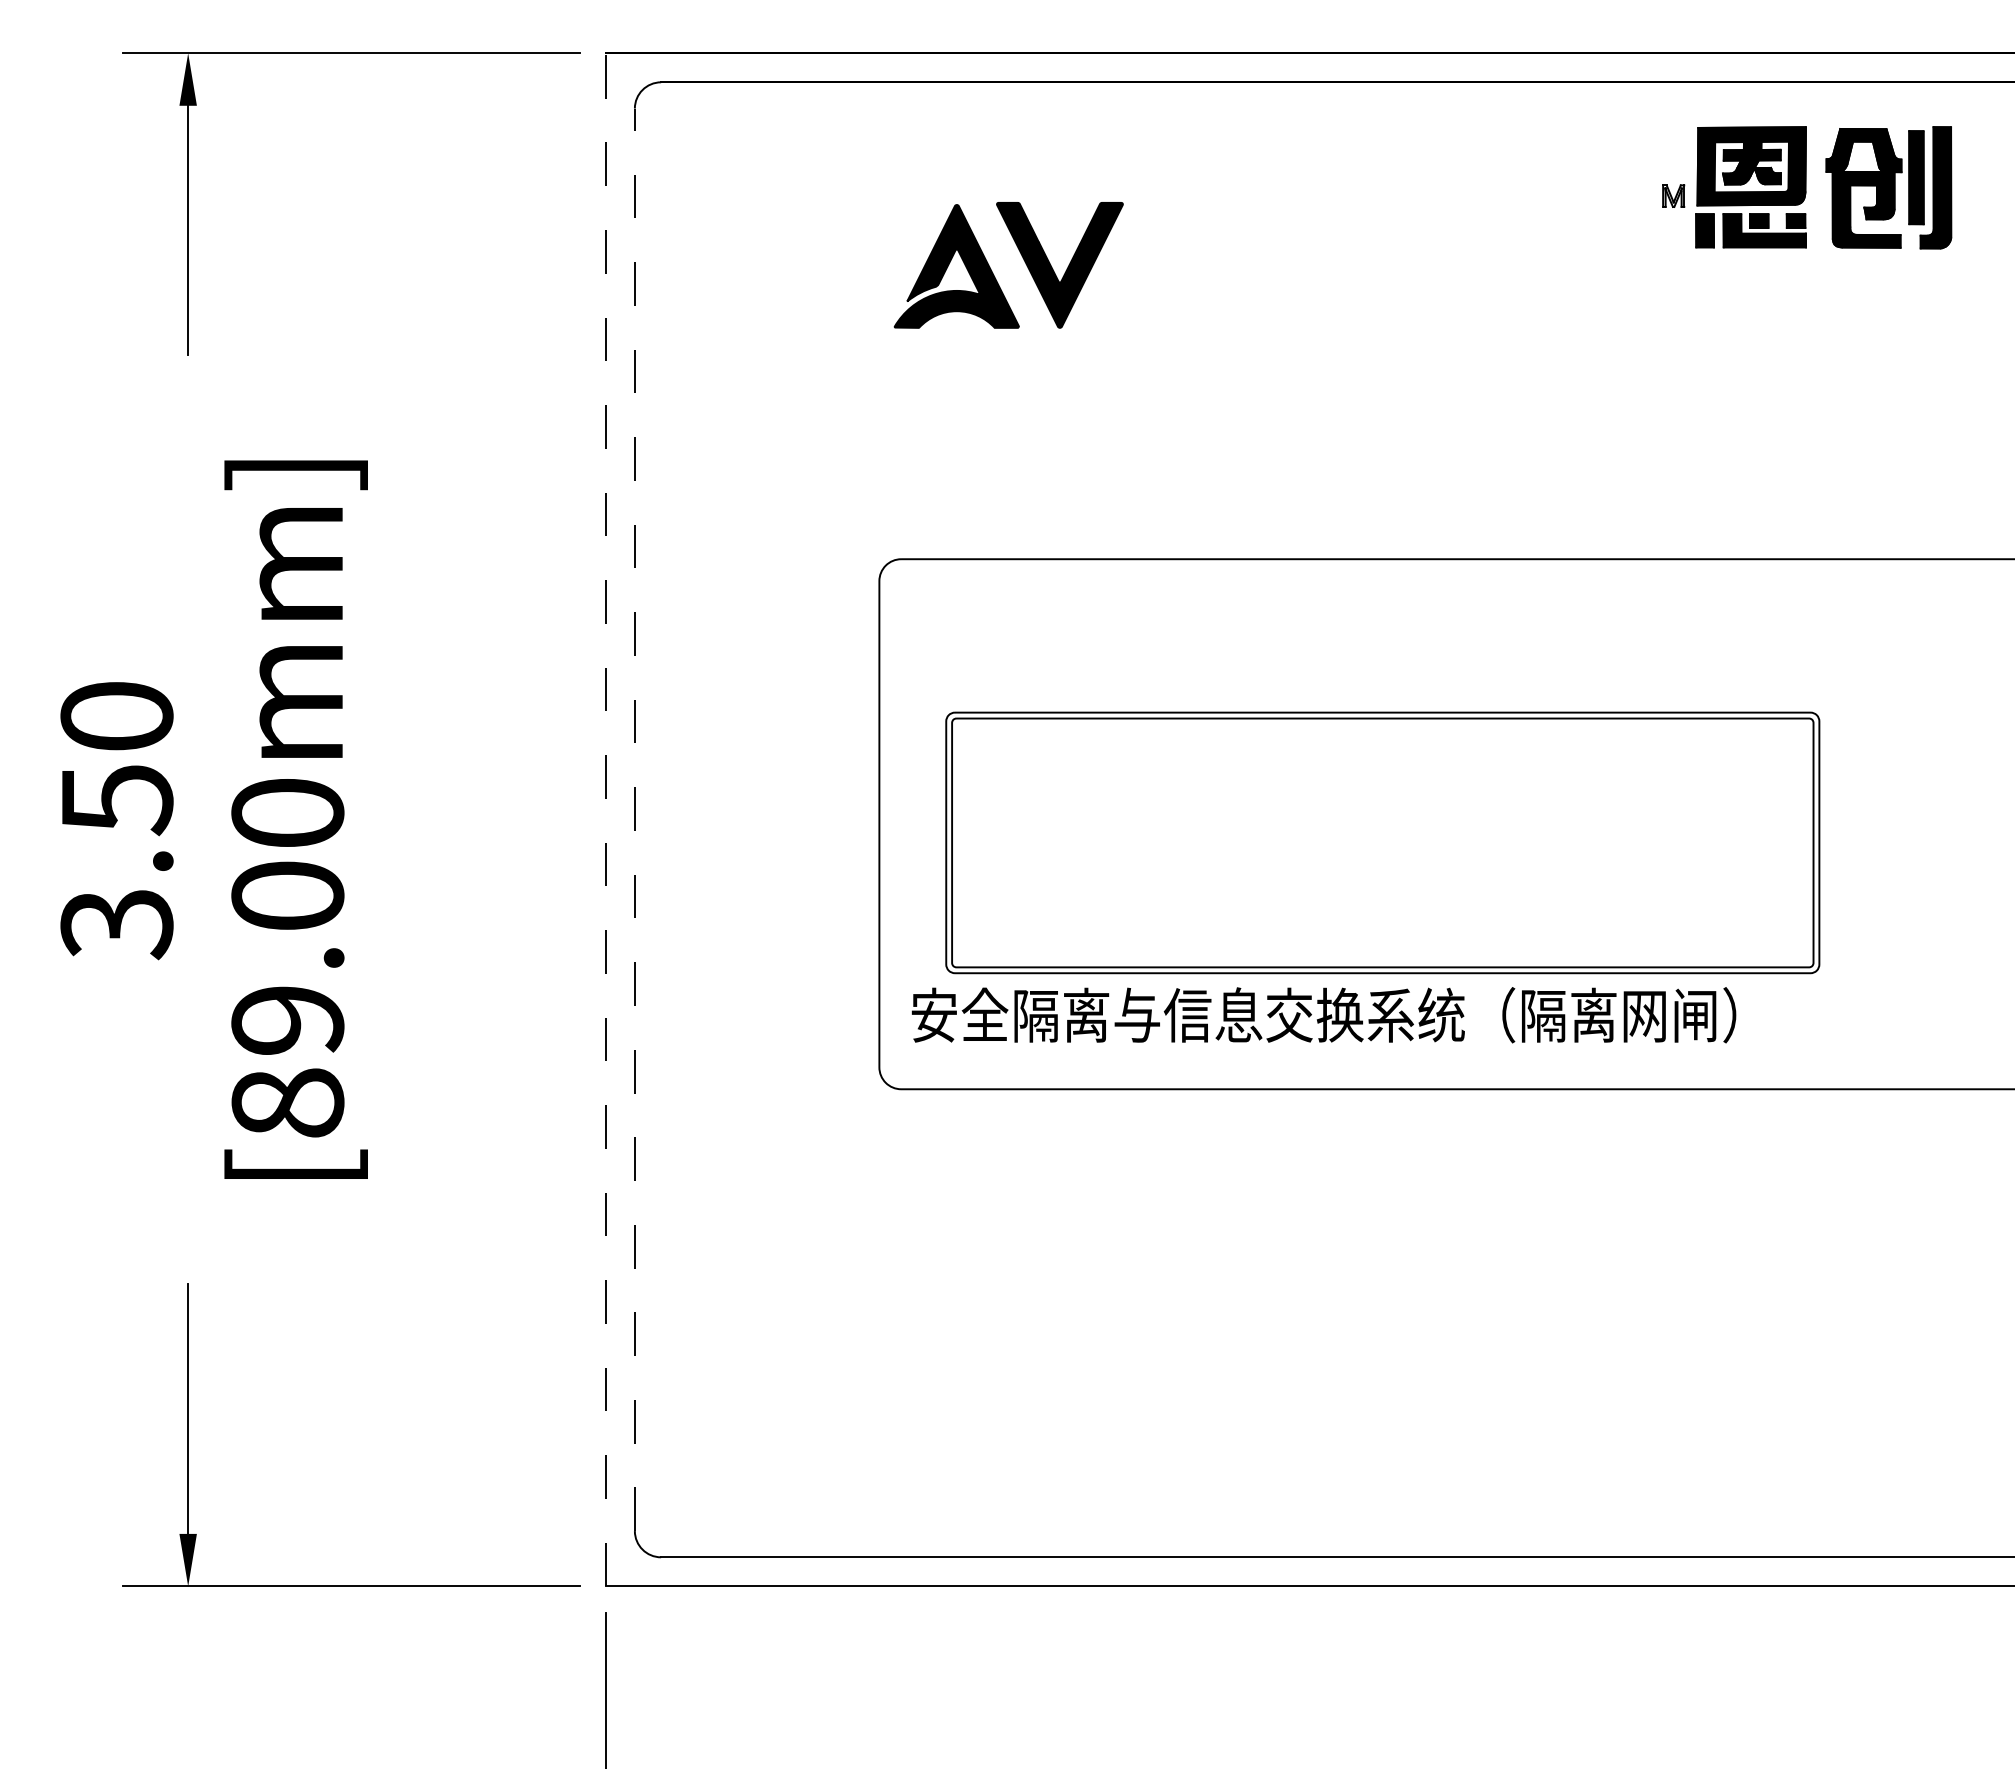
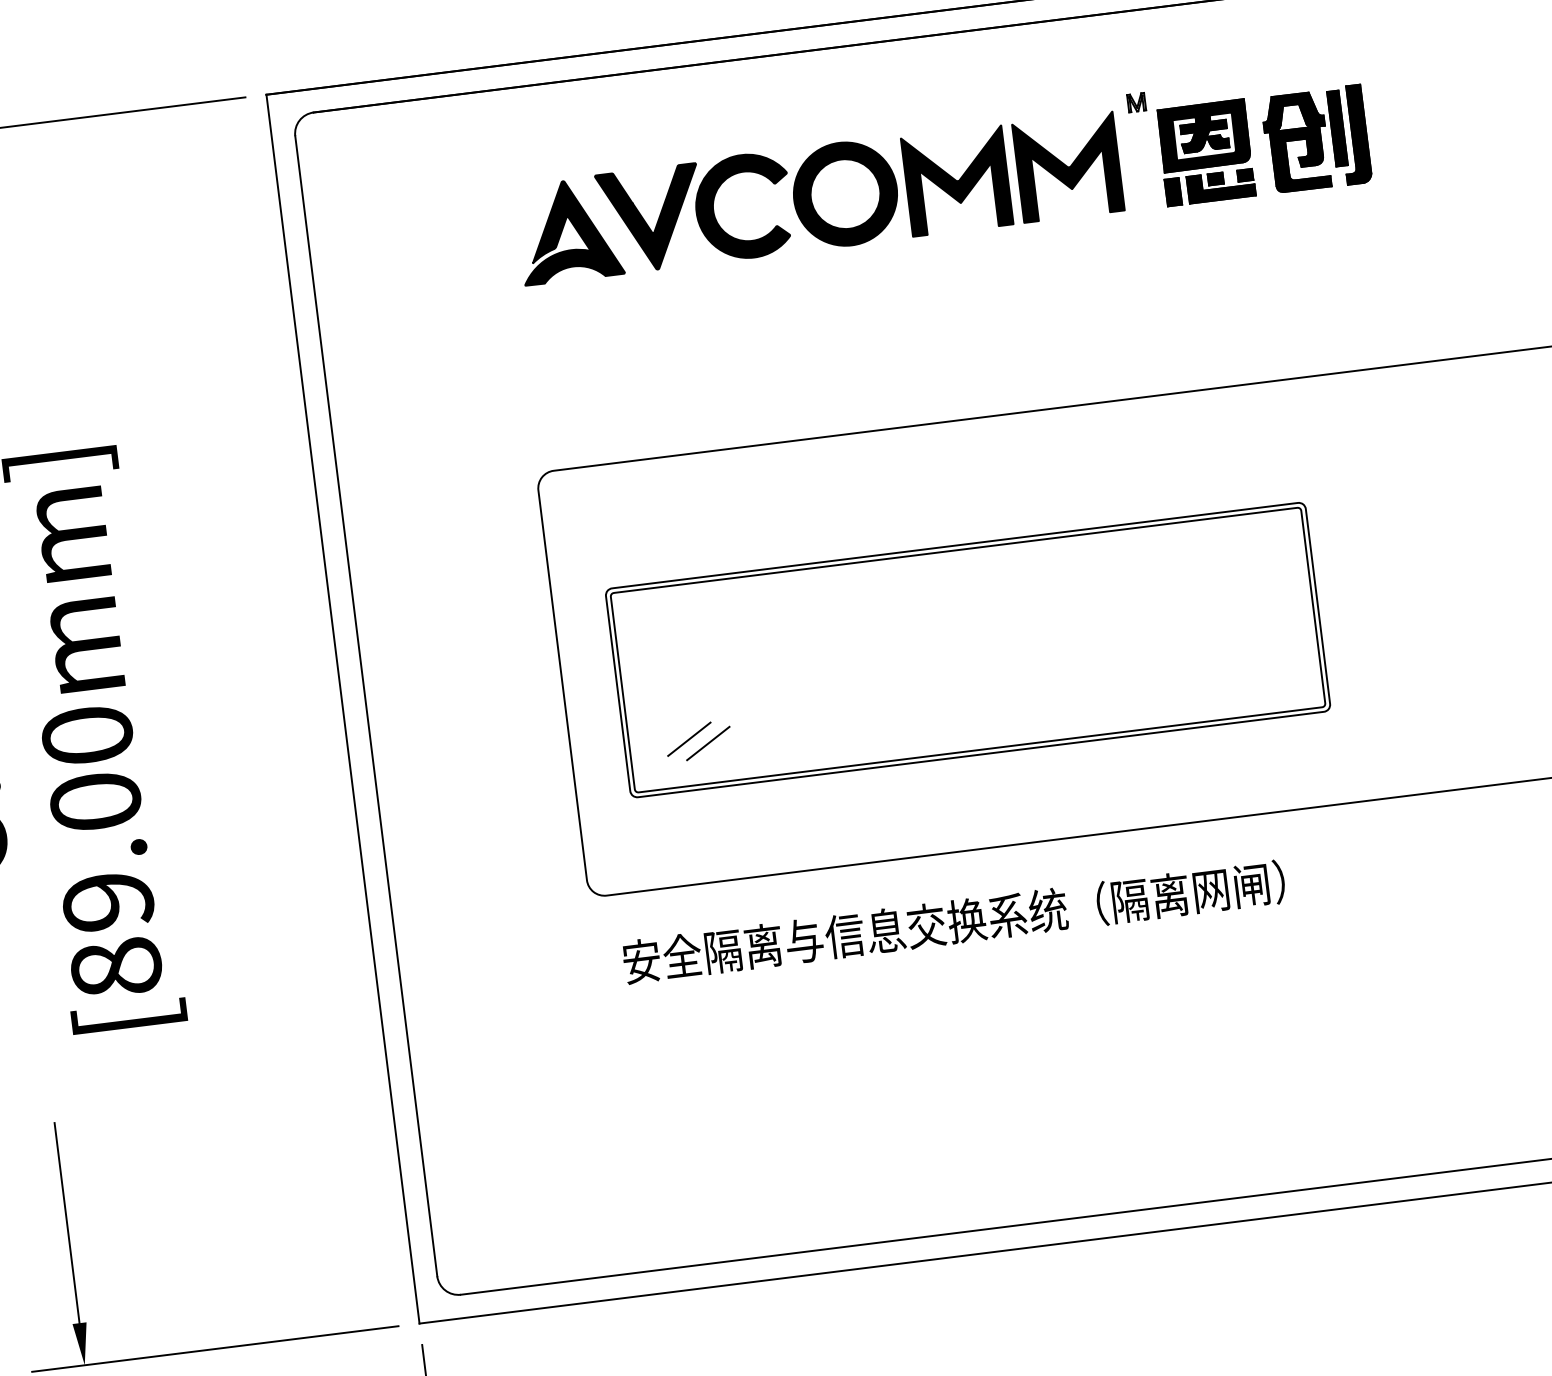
part: (1831, 187) -> (1270, 144), moved
part: (1379, 263) -> (907, 186), added
line: (605, 819) -> (342, 708), dashed -> solid
line: (634, 819) -> (365, 706), dashed -> solid
line: (1026, 909) -> (689, 739), added
line: (1048, 917) -> (707, 743), added
text: (1323, 1015) -> (953, 922), moved

